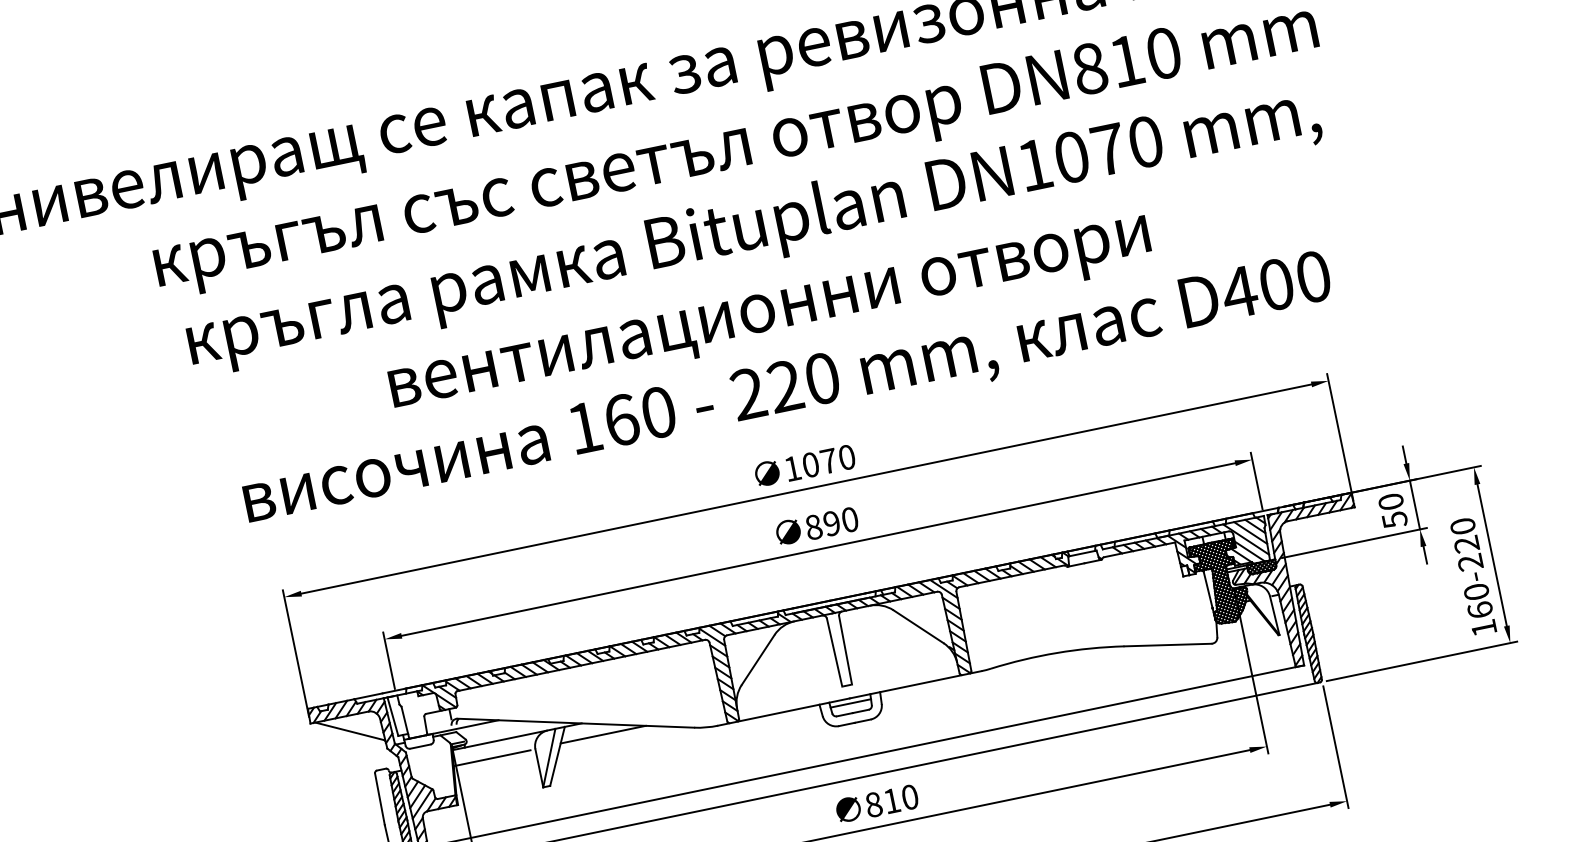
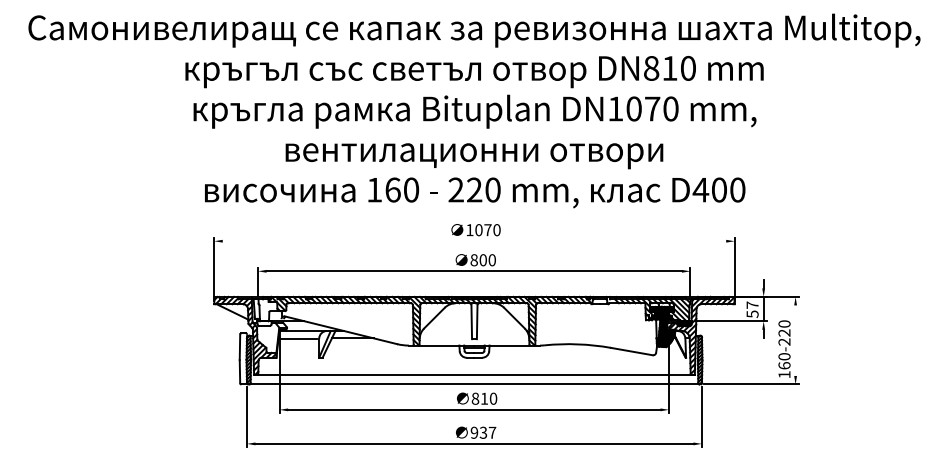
line: (806, 489) -> (474, 241), removed
text: (1390, 500) -> (752, 304), 50 -> 57
text: (830, 524) -> (482, 260), 890 -> 800
line: (1491, 554) -> (795, 340), removed

